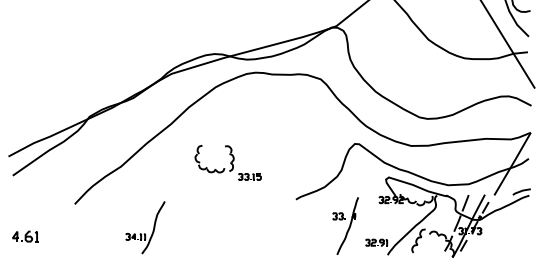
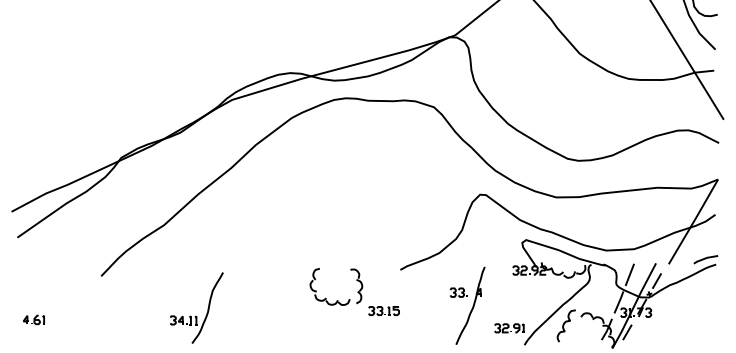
part: (227, 162) -> (353, 291), moved
part: (24, 236) -> (33, 319), size x0.62

